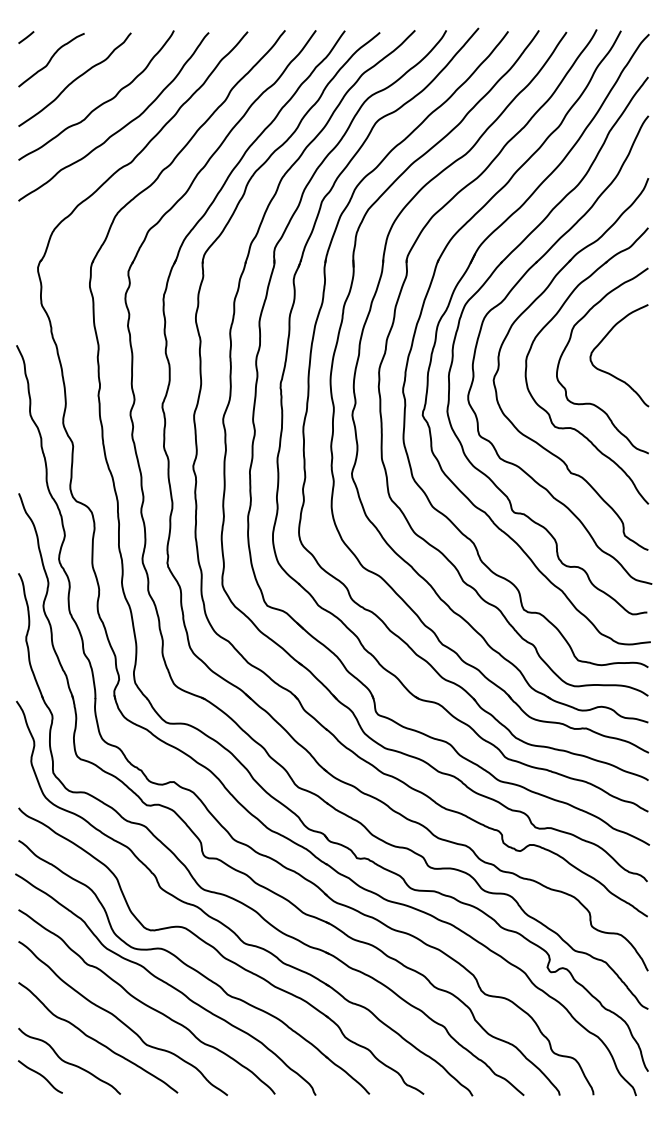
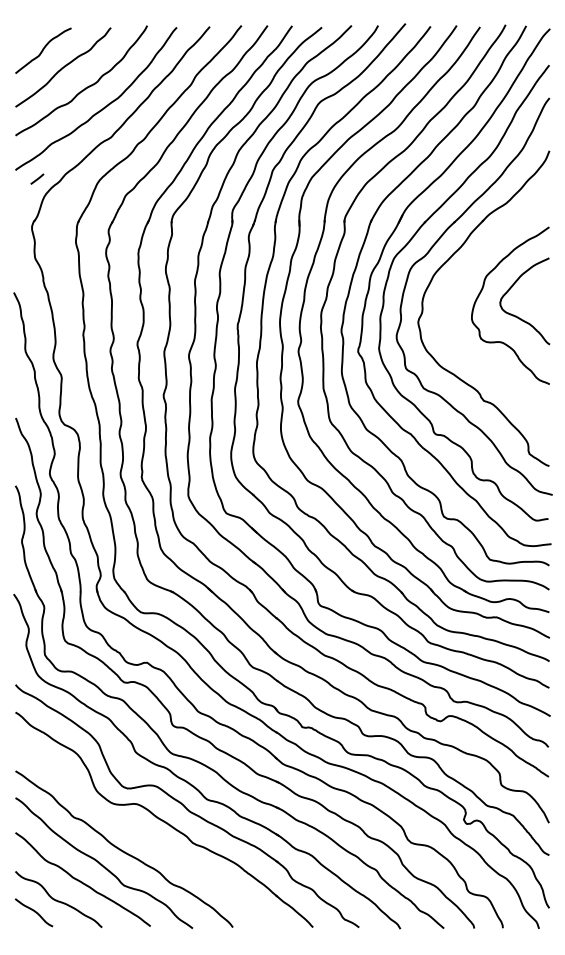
line: (26, 37) -> (37, 179), moved
part: (547, 325) -> (463, 275), removed
curve: (165, 983) -> (140, 833), removed

